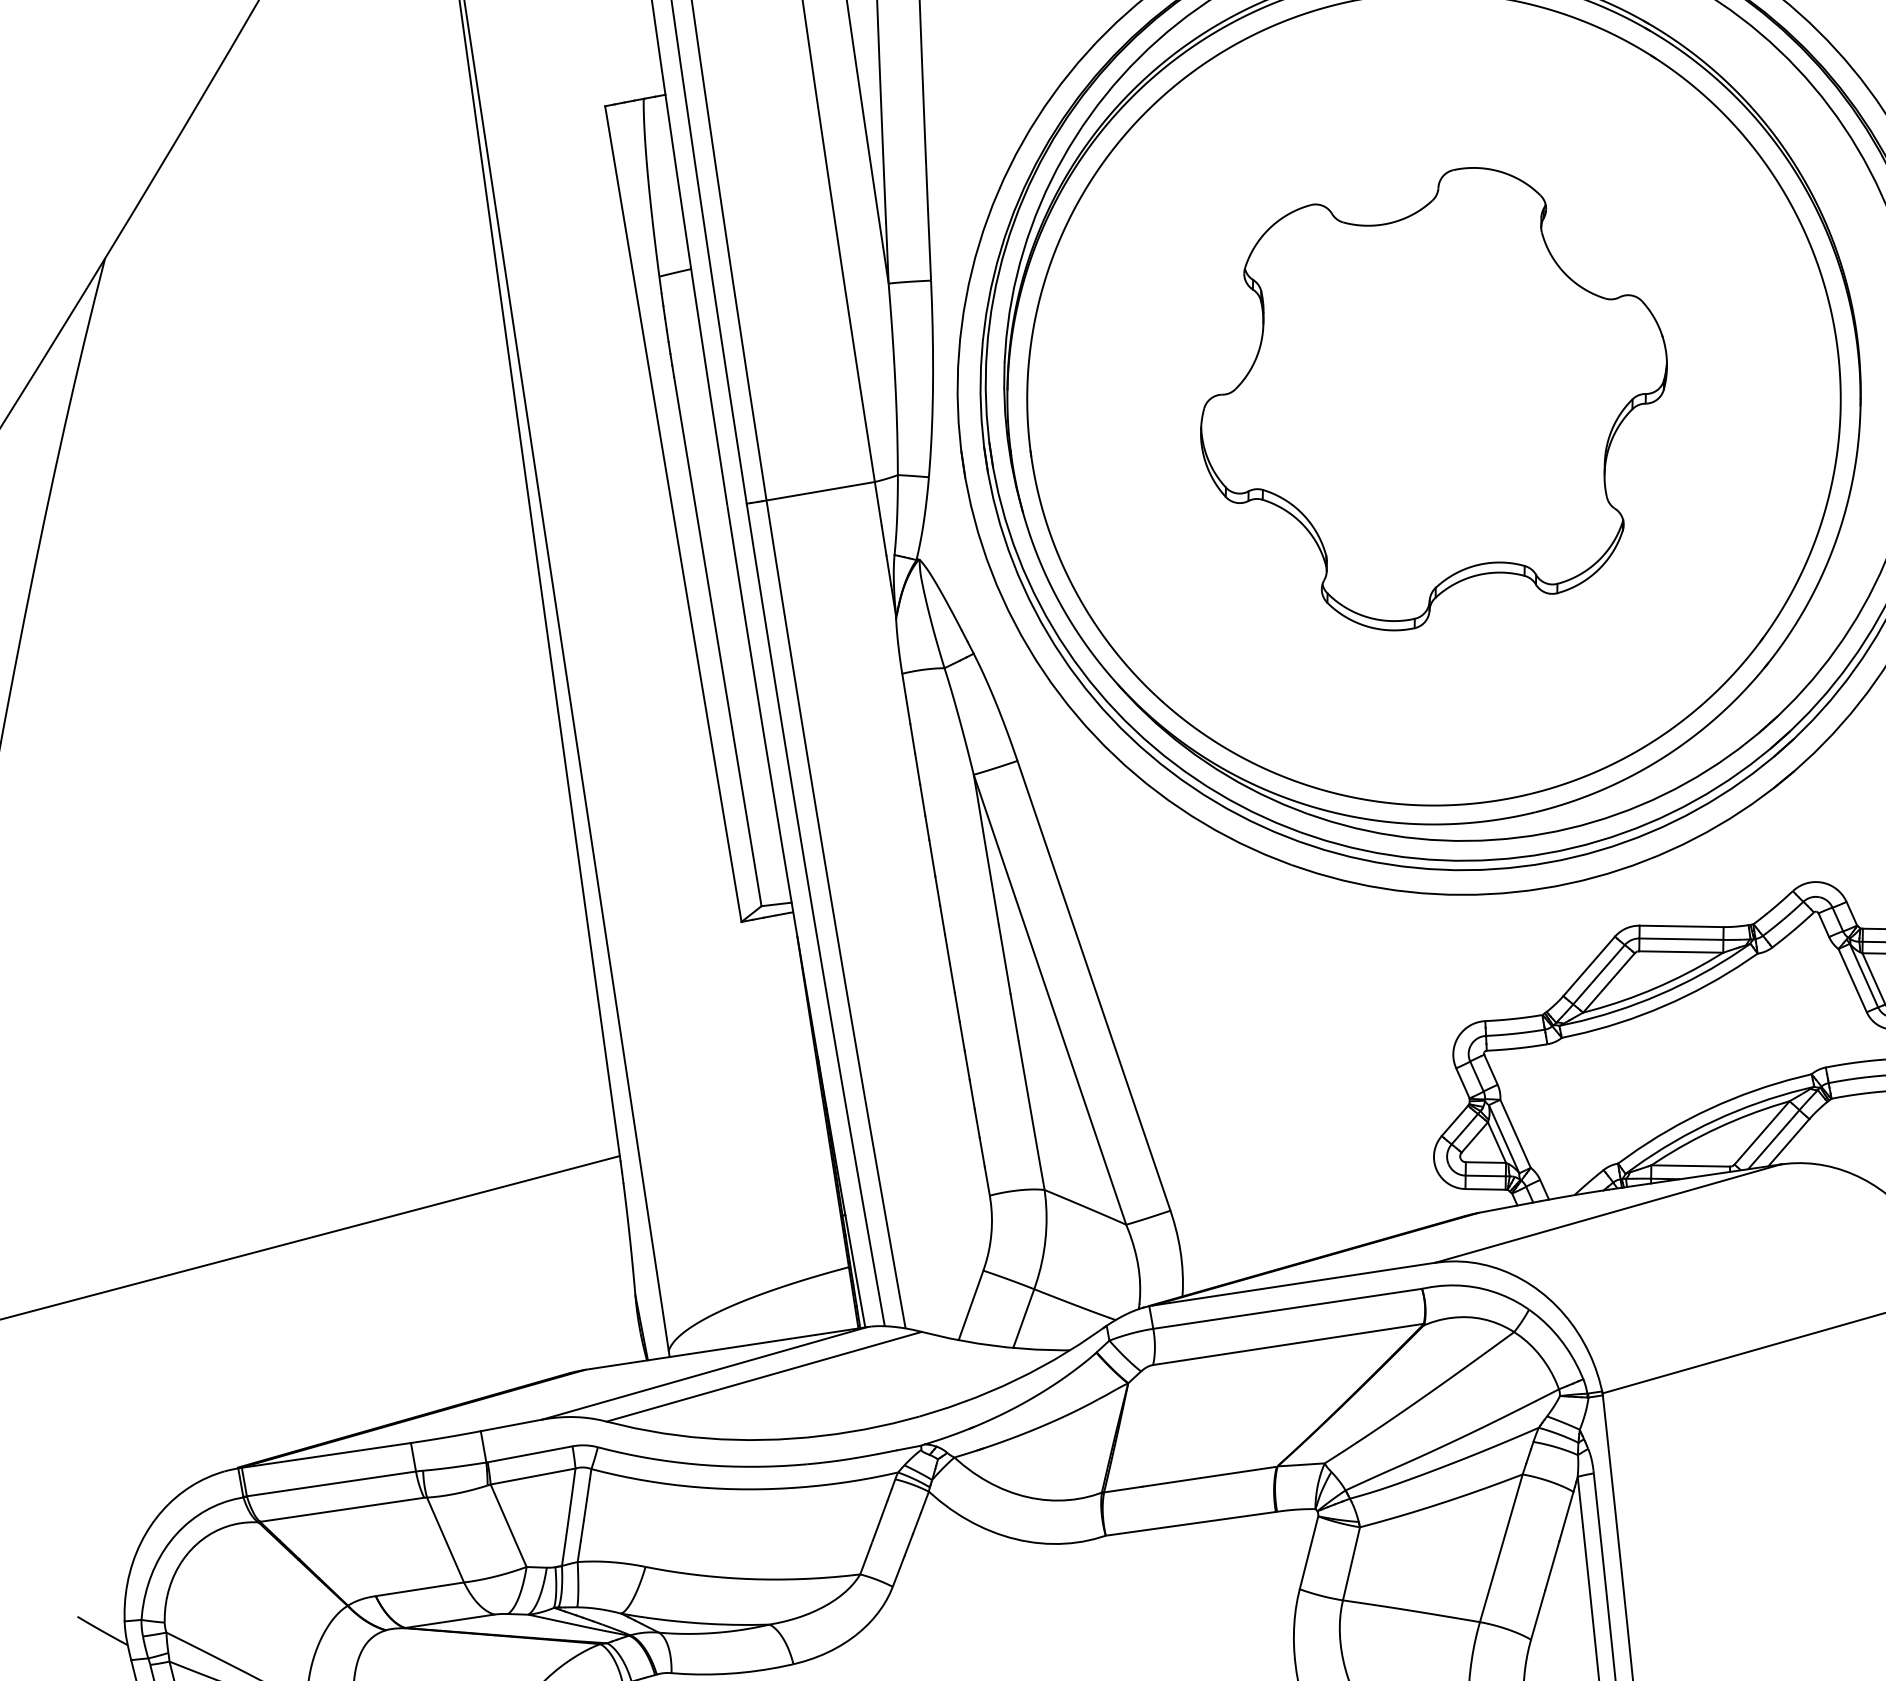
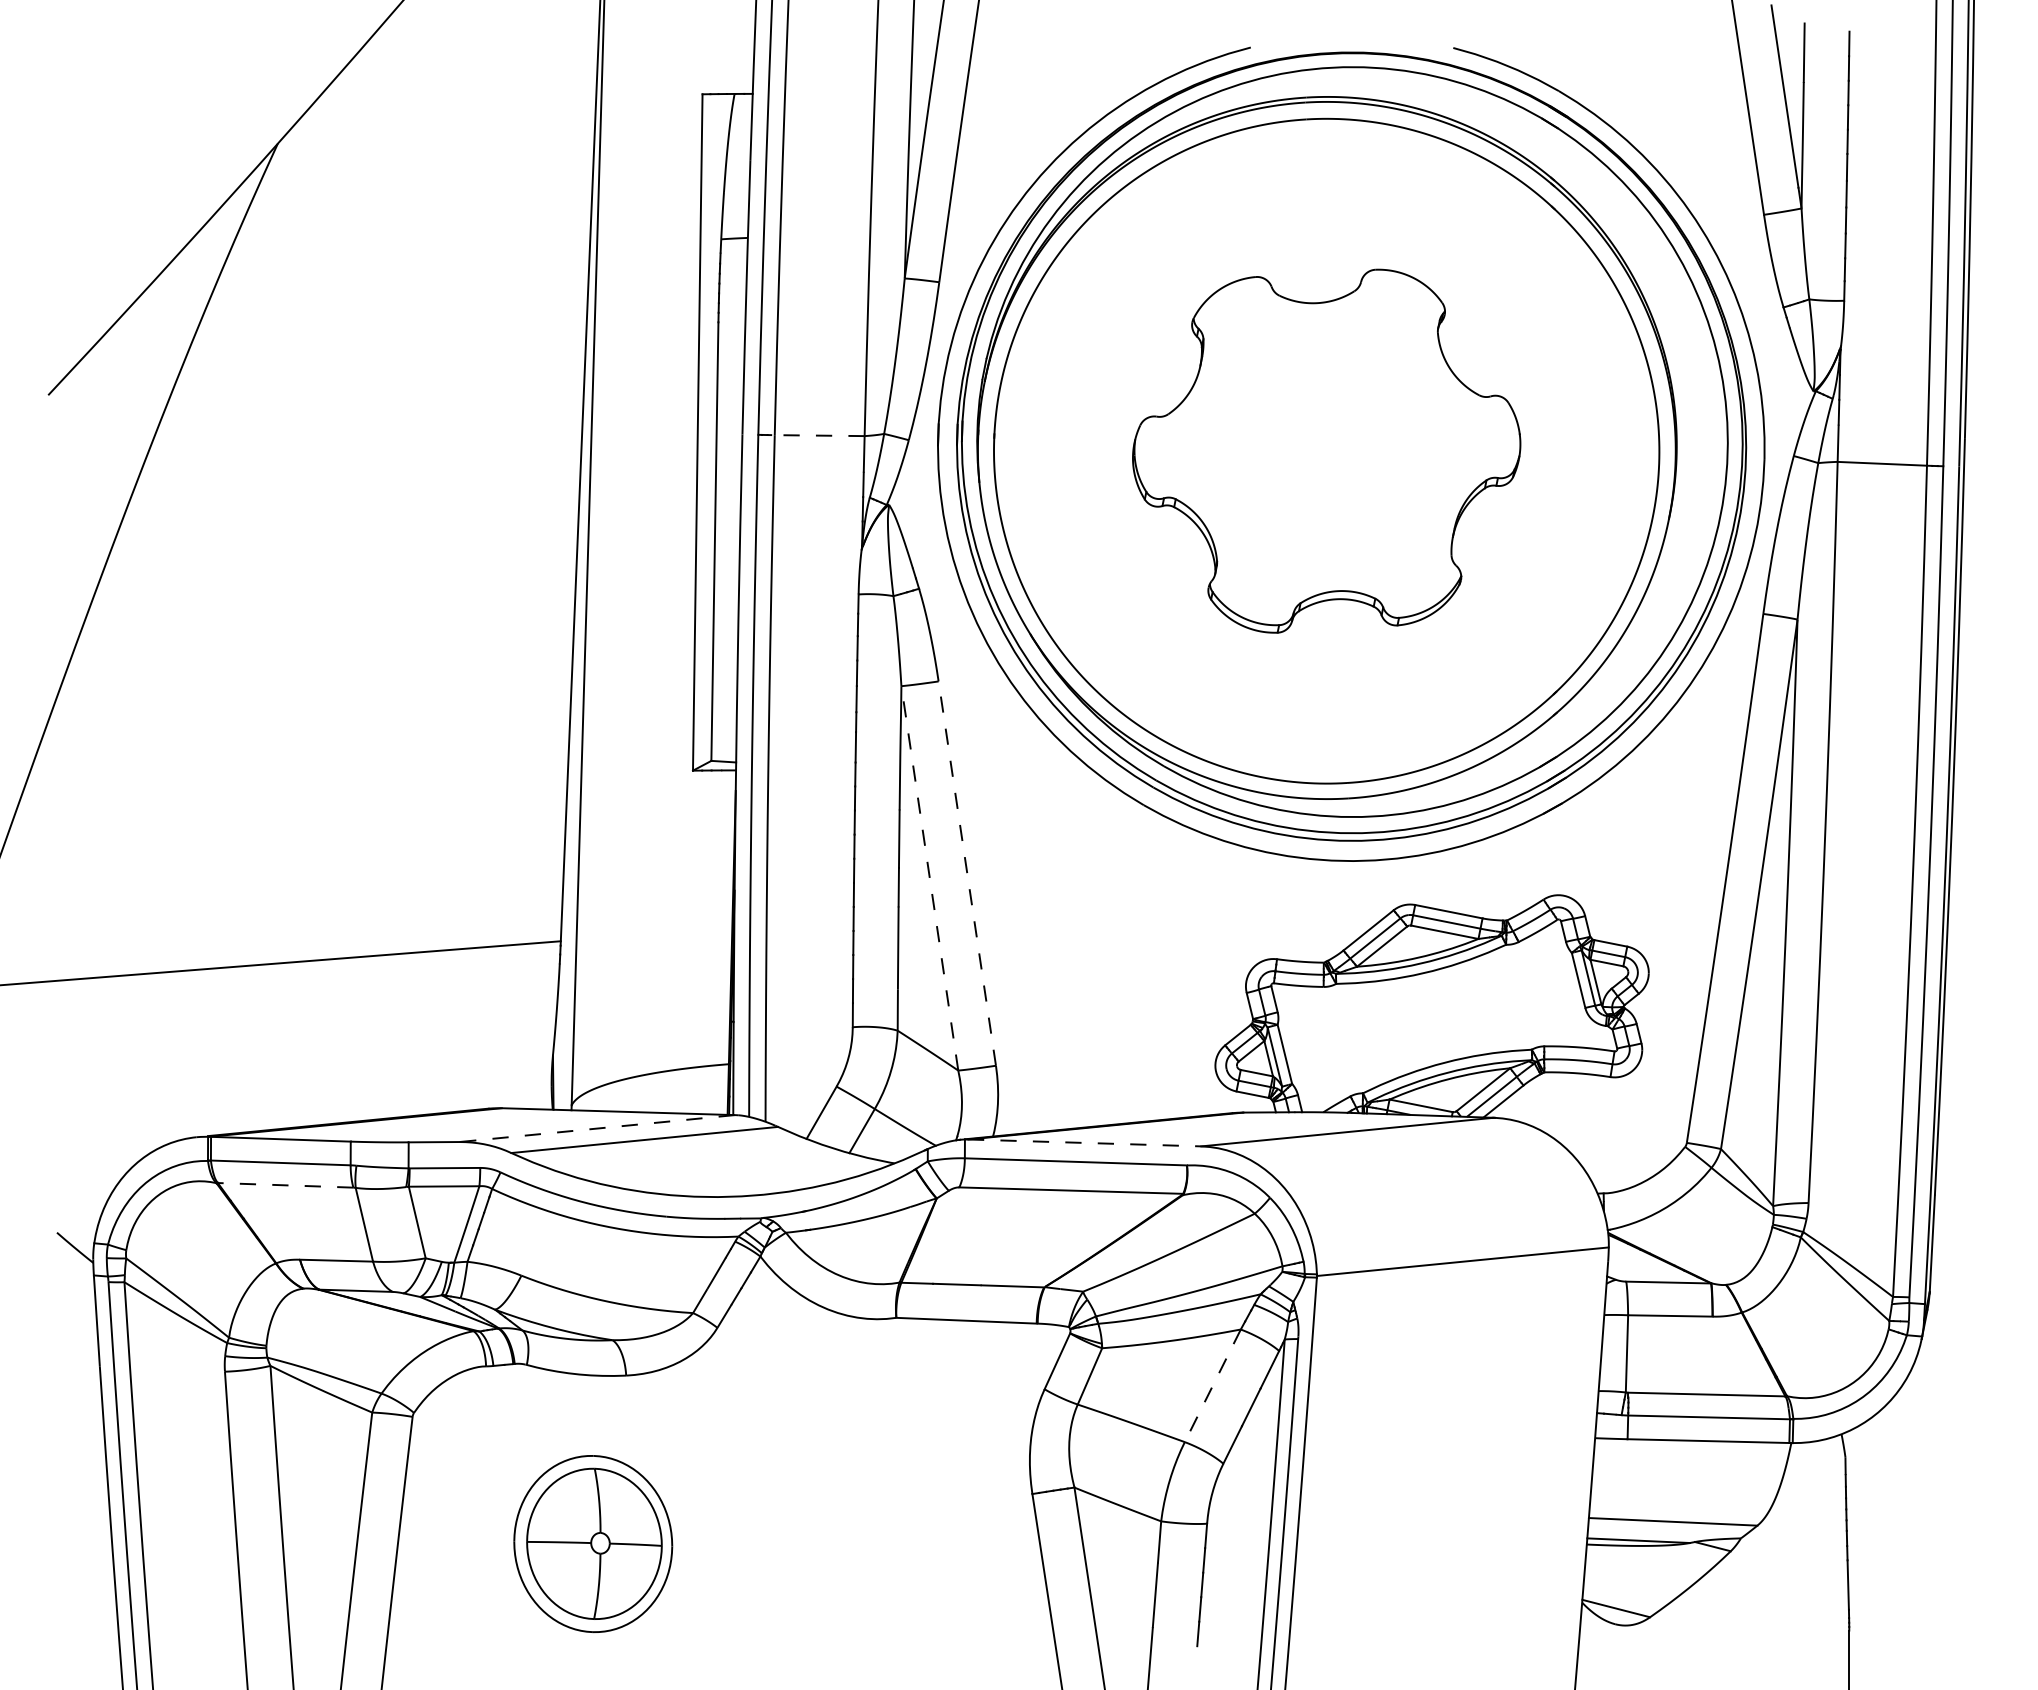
line: (818, 491) -> (817, 435), solid -> dashed
line: (1094, 985) -> (967, 873), solid -> dashed
line: (1049, 998) -> (929, 877), solid -> dashed
line: (1293, 1283) -> (1084, 1142), solid -> dashed
line: (703, 1373) -> (596, 1128), solid -> dashed
line: (342, 1510) -> (285, 1185), solid -> dashed
line: (1500, 1547) -> (1212, 1385), solid -> dashed

